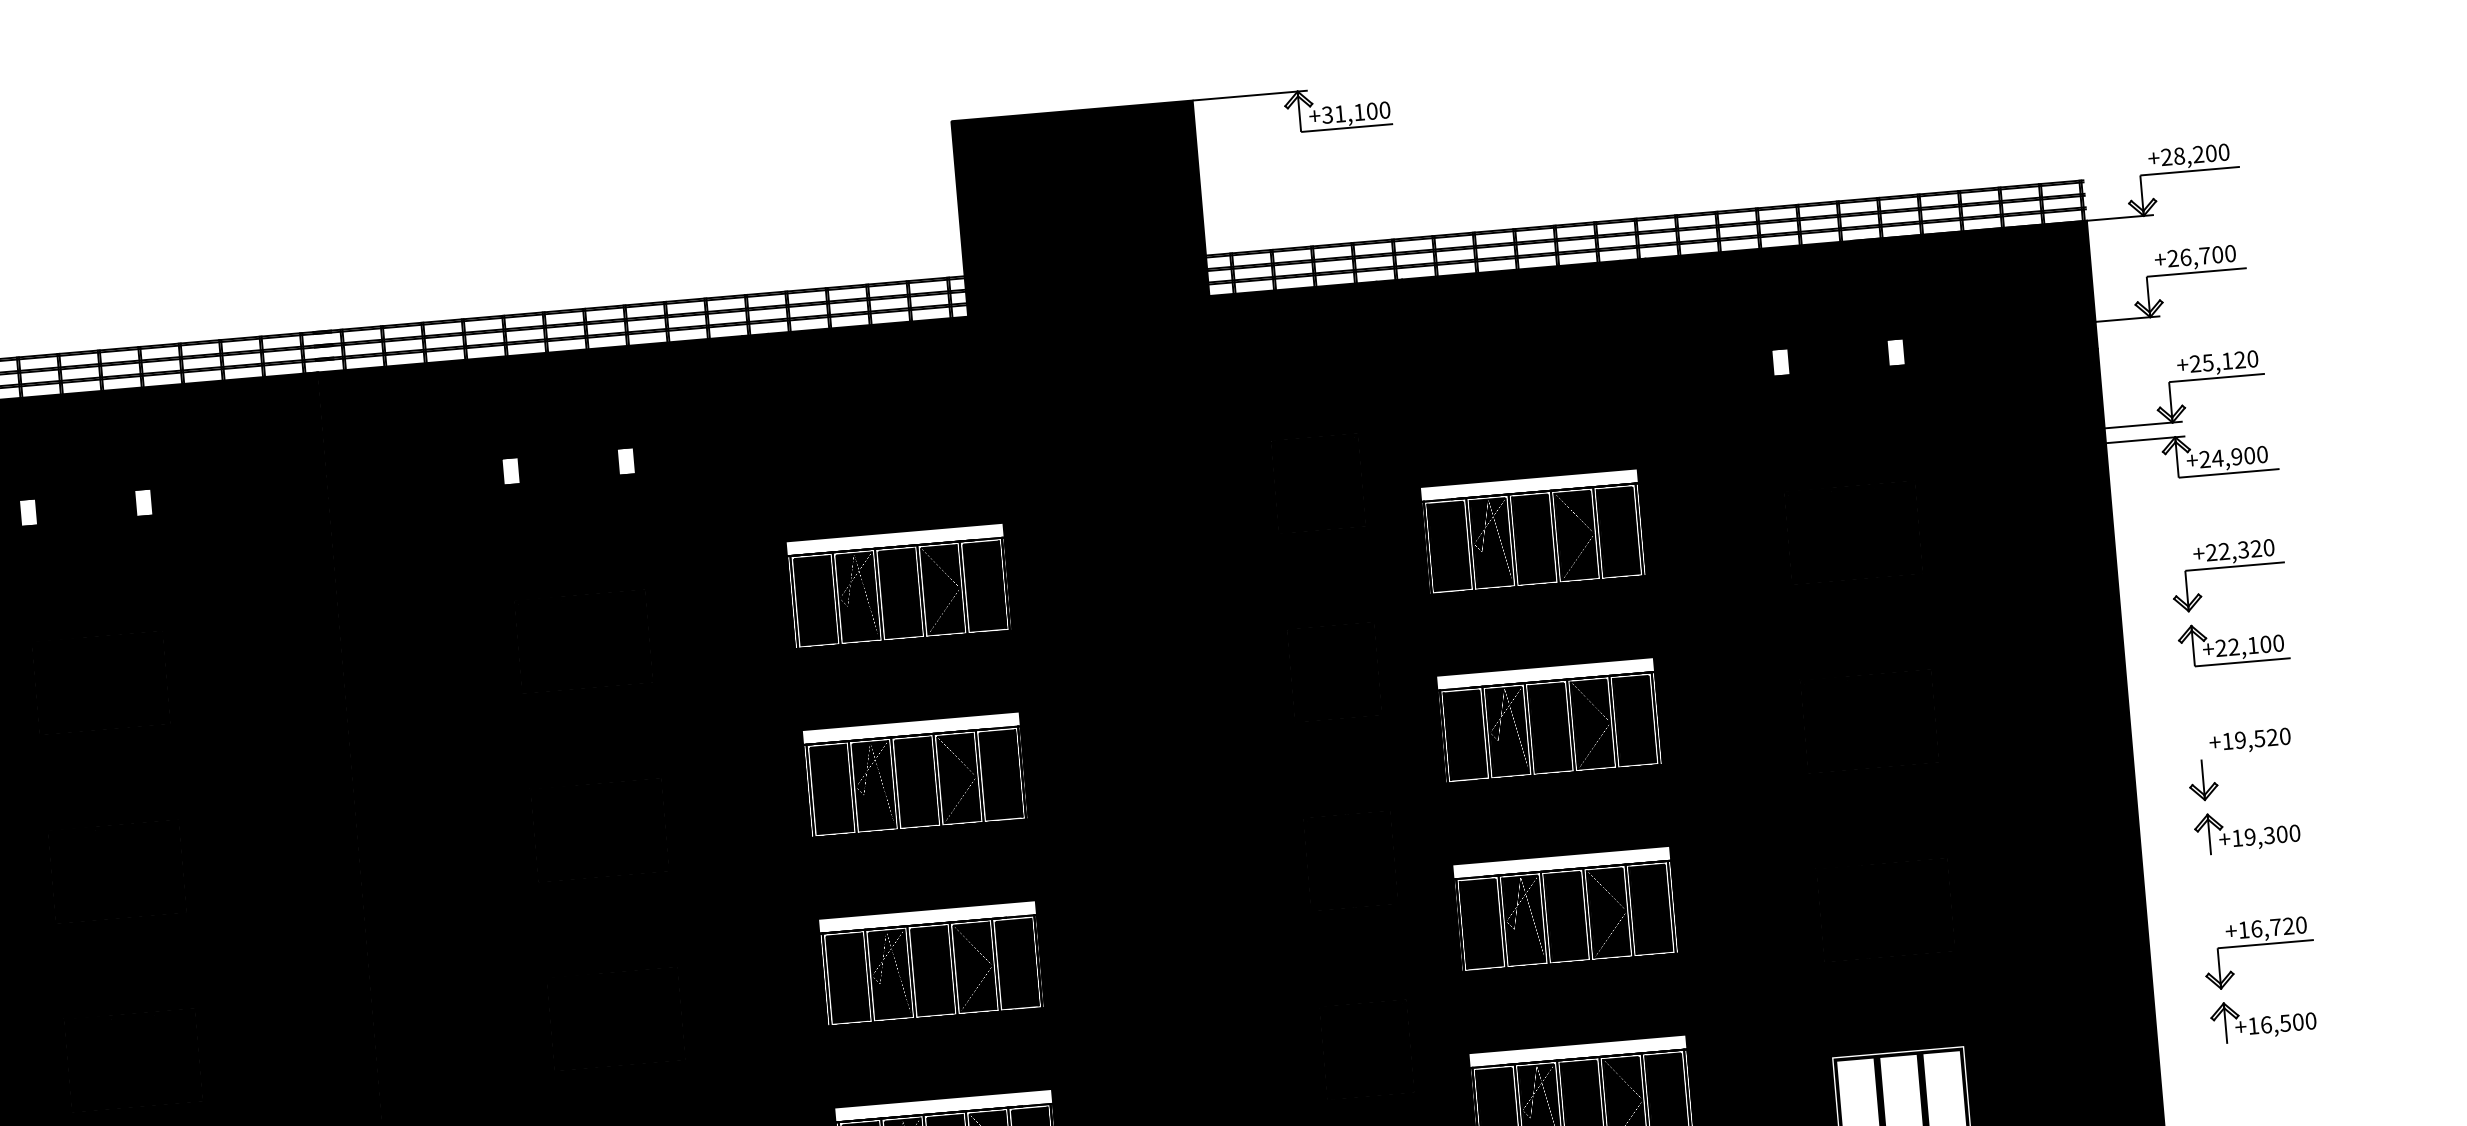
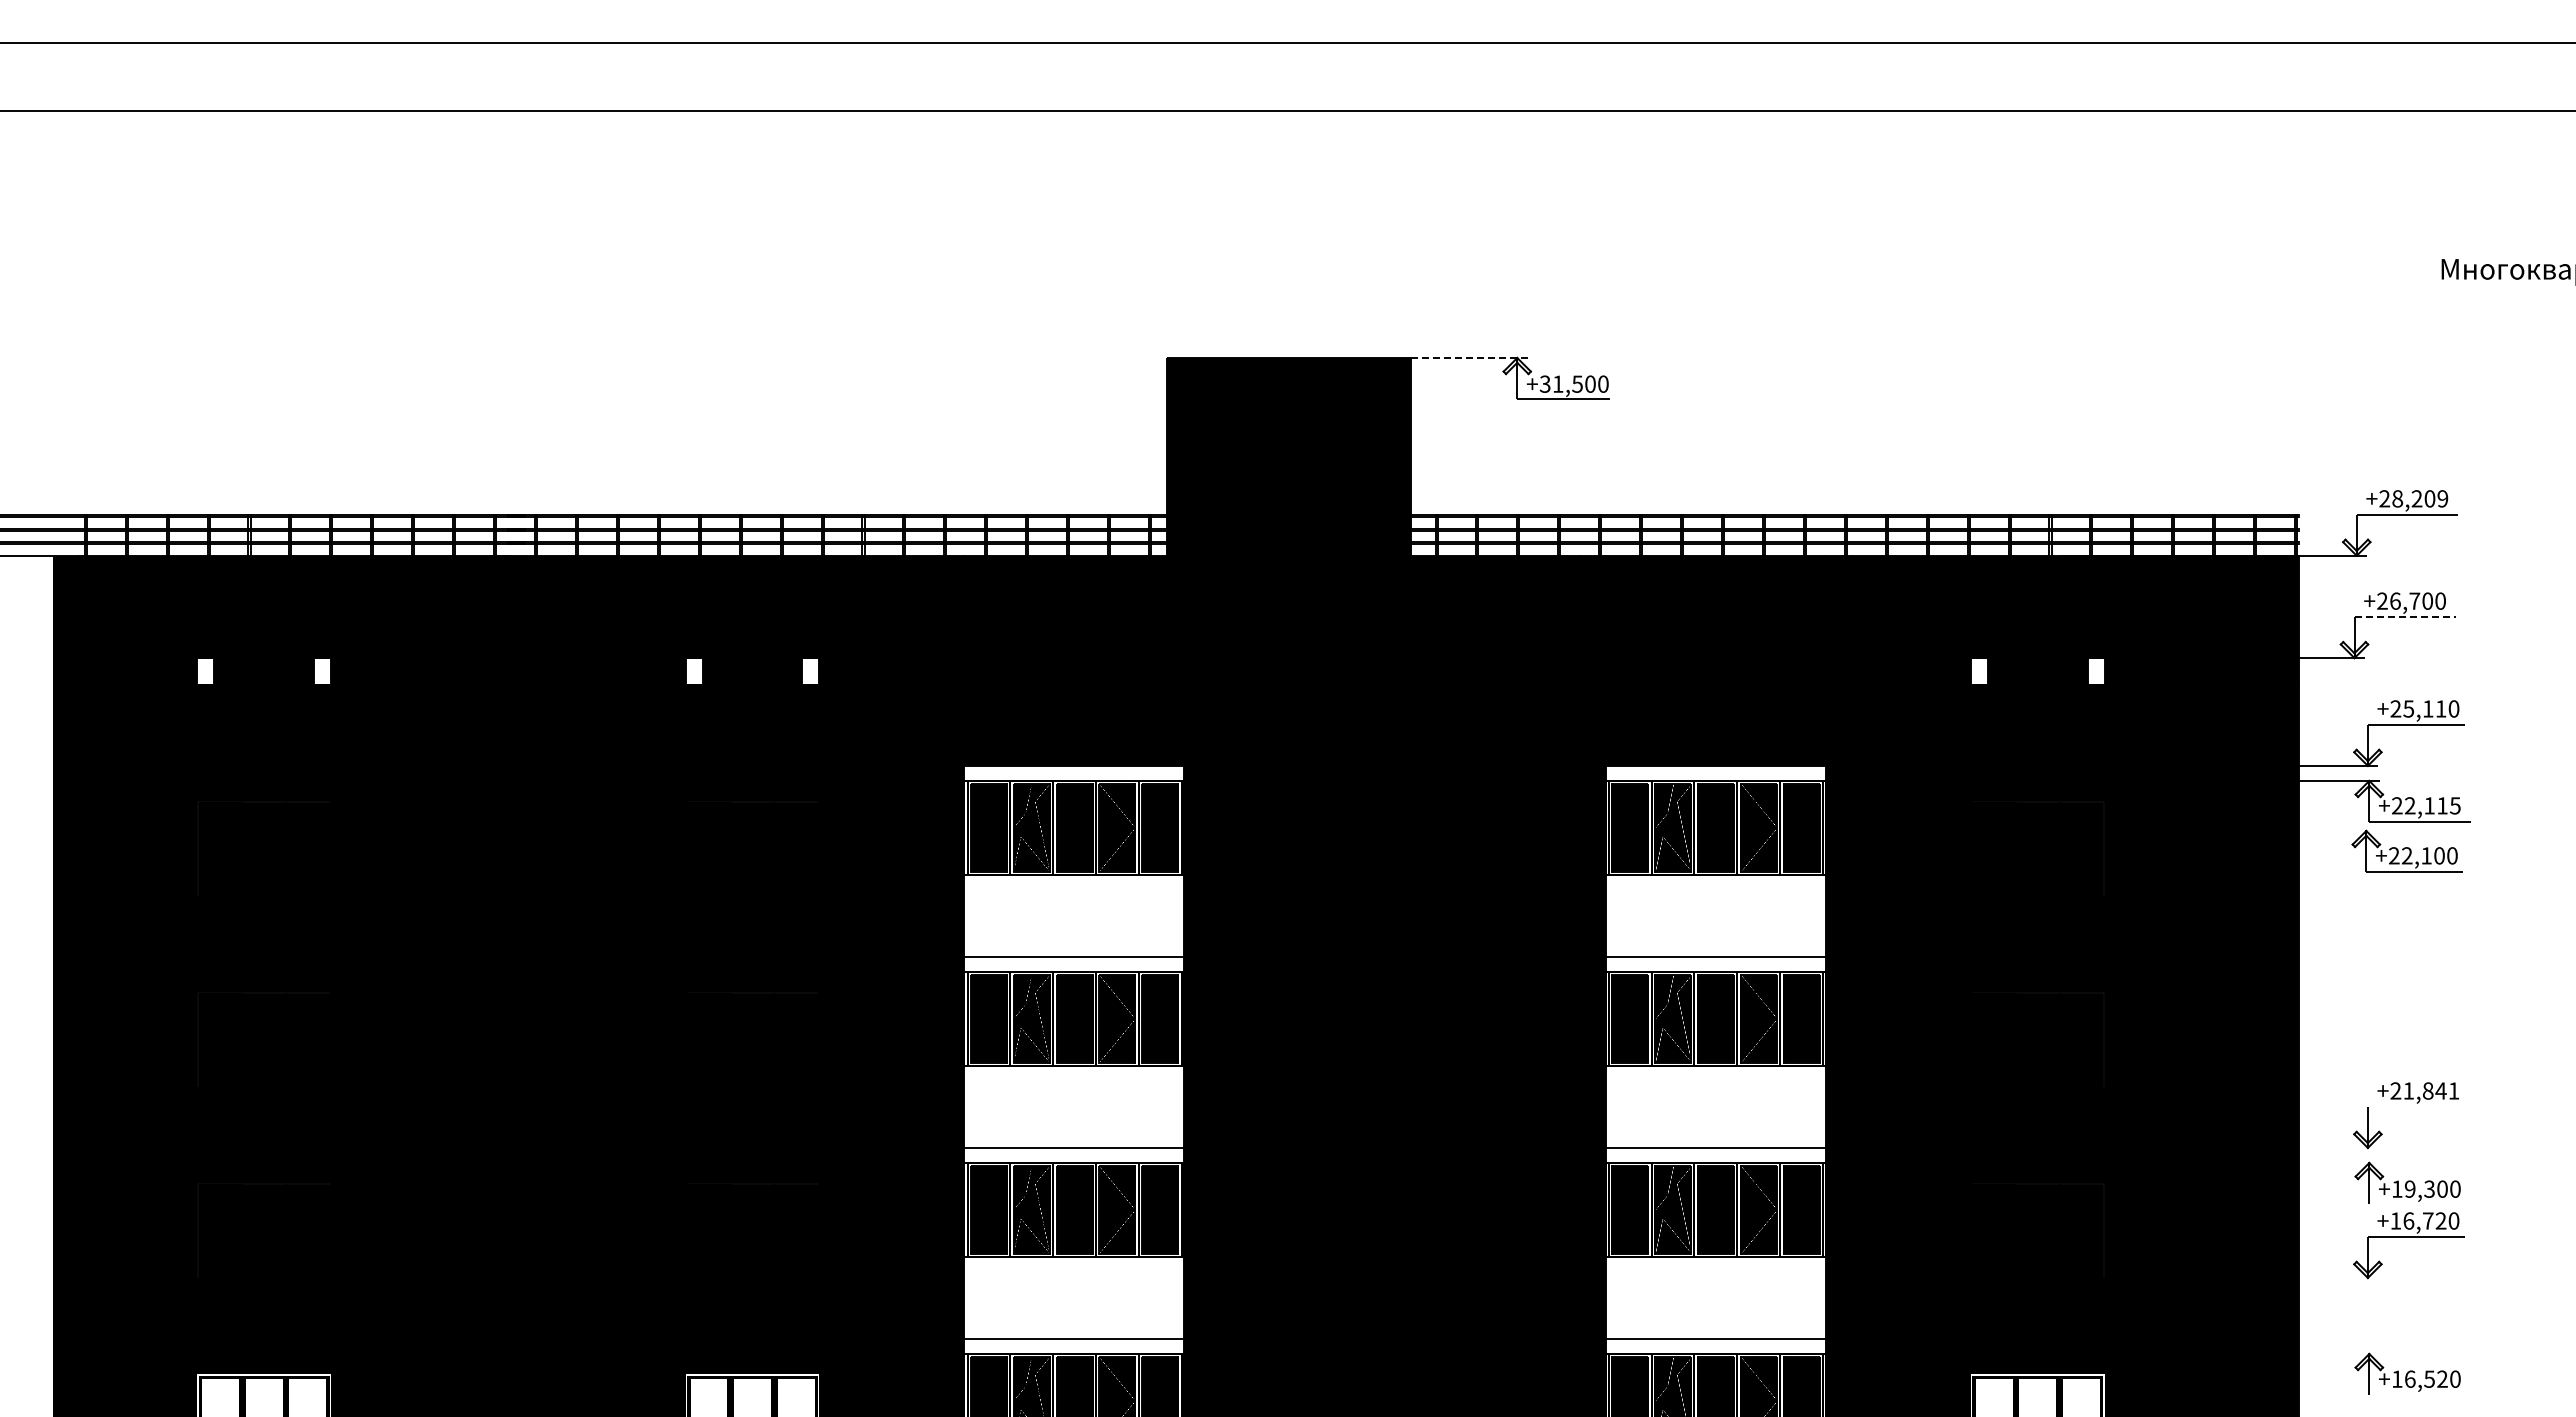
line: (1250, 95) -> (1469, 357), solid -> dashed
text: (1359, 111) -> (1577, 383), +31,100 -> +31,500
text: (2223, 152) -> (2442, 498), +28,200 -> +28,209
line: (2197, 272) -> (2405, 617), solid -> dashed
text: (2239, 359) -> (2440, 708), +25,120 -> +25,110
text: (2239, 456) -> (2432, 805), +24,900 -> +22,115
part: (2227, 567) -> (2410, 916), removed
fill: (1541, 625) -> (1716, 915), removed
part: (2232, 641) -> (2406, 850), moved
fill: (907, 679) -> (1074, 915), removed
text: (2255, 738) -> (2424, 1090), +19,520 -> +21,841
fill: (1557, 814) -> (1716, 1106), removed
fill: (923, 868) -> (1074, 1106), removed
part: (2257, 945) -> (2408, 1237), moved
fill: (1574, 1002) -> (1716, 1297), removed
text: (2298, 1021) -> (2442, 1378), +16,500 -> +16,520
fill: (939, 1057) -> (1074, 1297), removed

